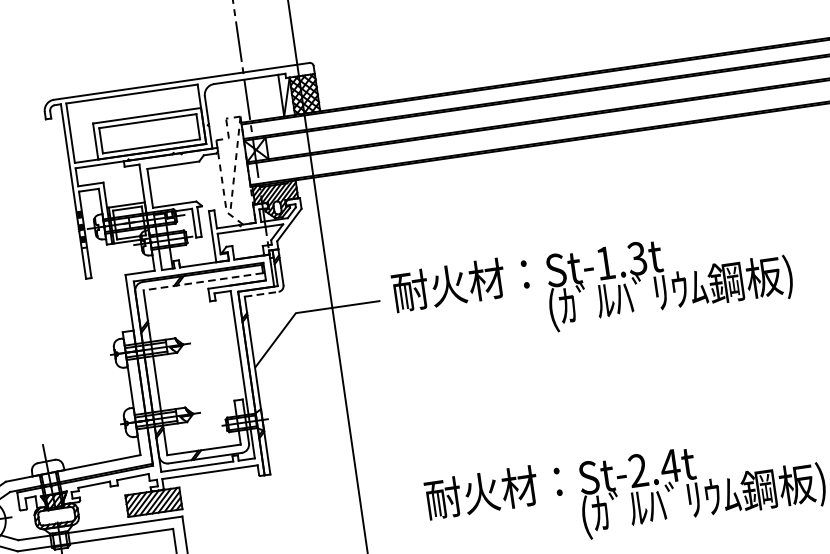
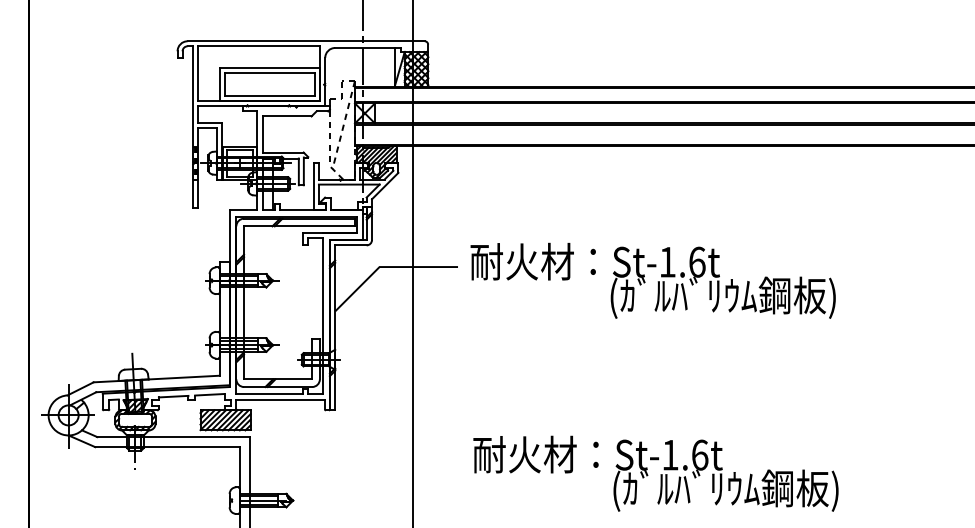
text: (636, 258) -> (696, 261), St-1.3t -> St-1.6t
line: (203, 281) -> (299, 226), dashed -> solid
line: (261, 294) -> (350, 245), dashed -> solid
text: (654, 467) -> (685, 454), St-2.4t -> St-1.6t

